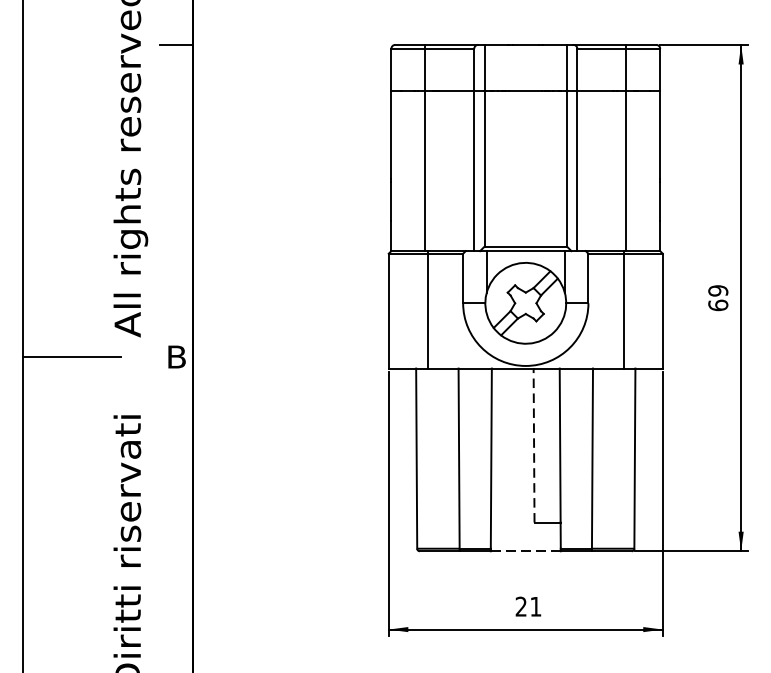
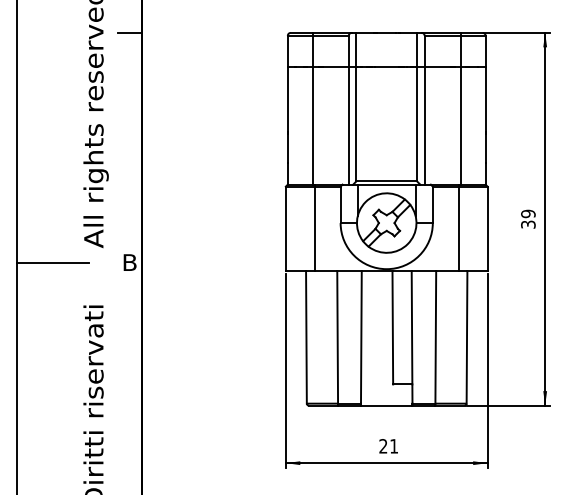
text: (718, 305) -> (528, 224), 69 -> 39
line: (533, 445) -> (392, 327), dashed -> solid
line: (525, 551) -> (386, 405), dashed -> solid

